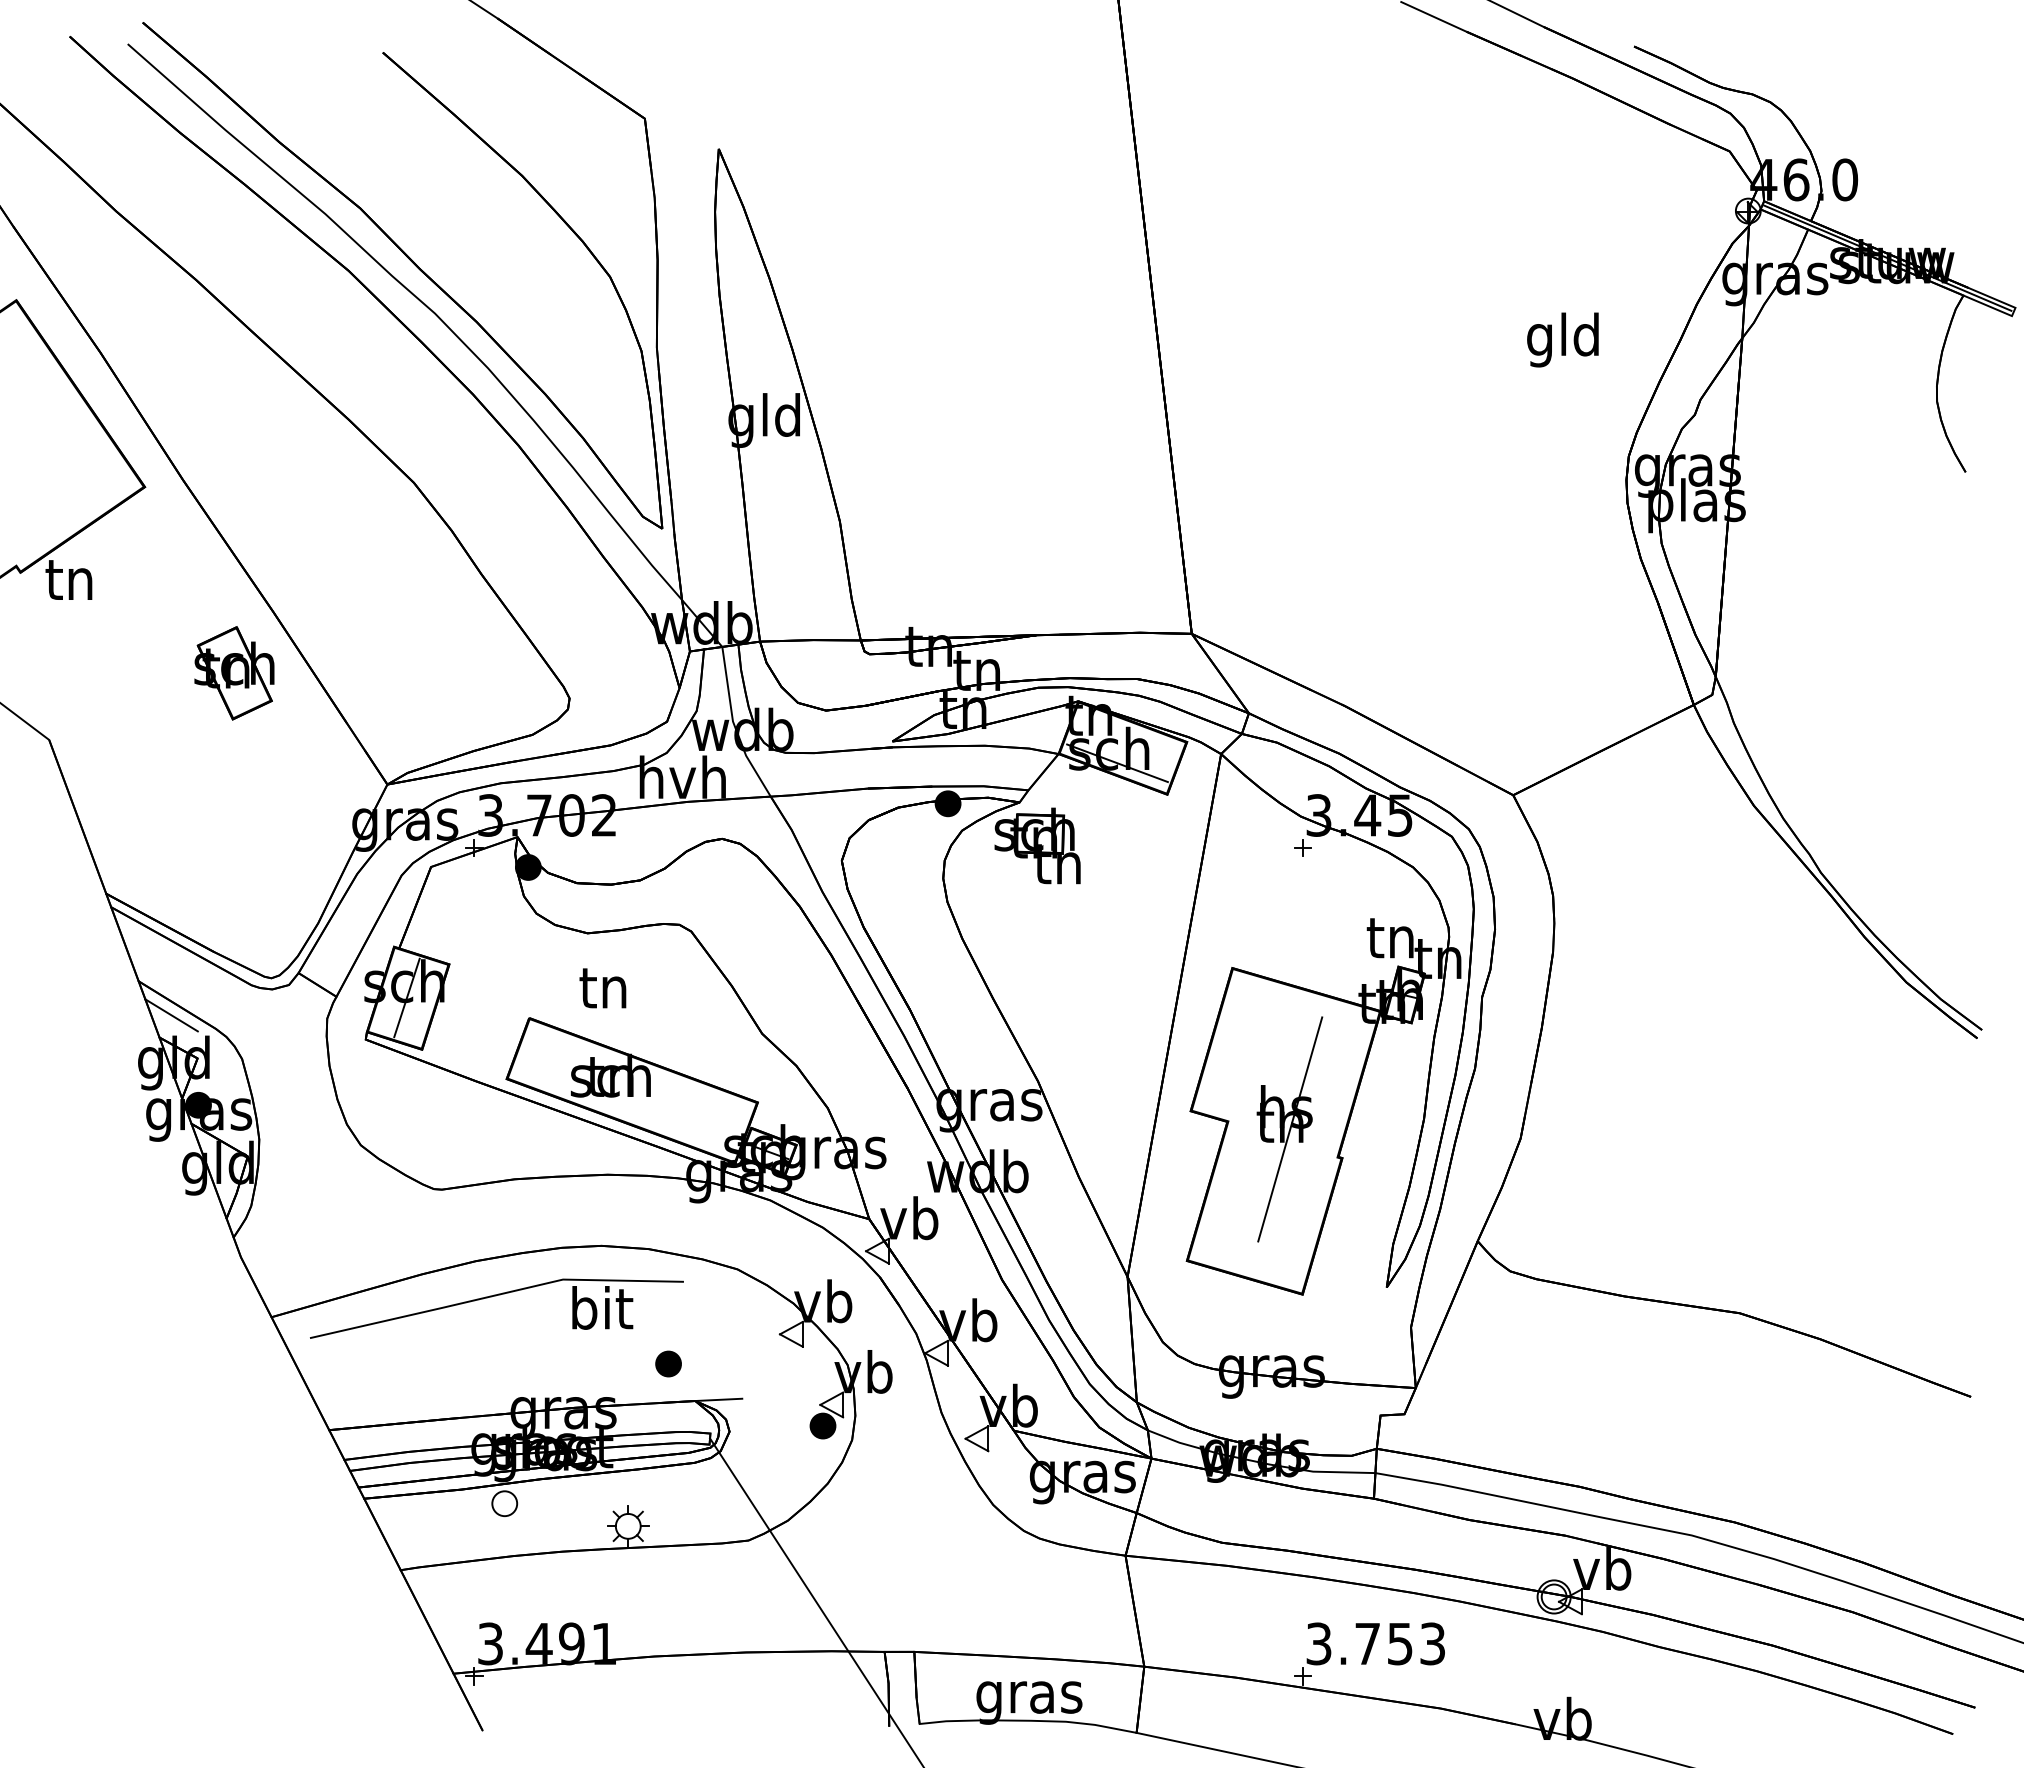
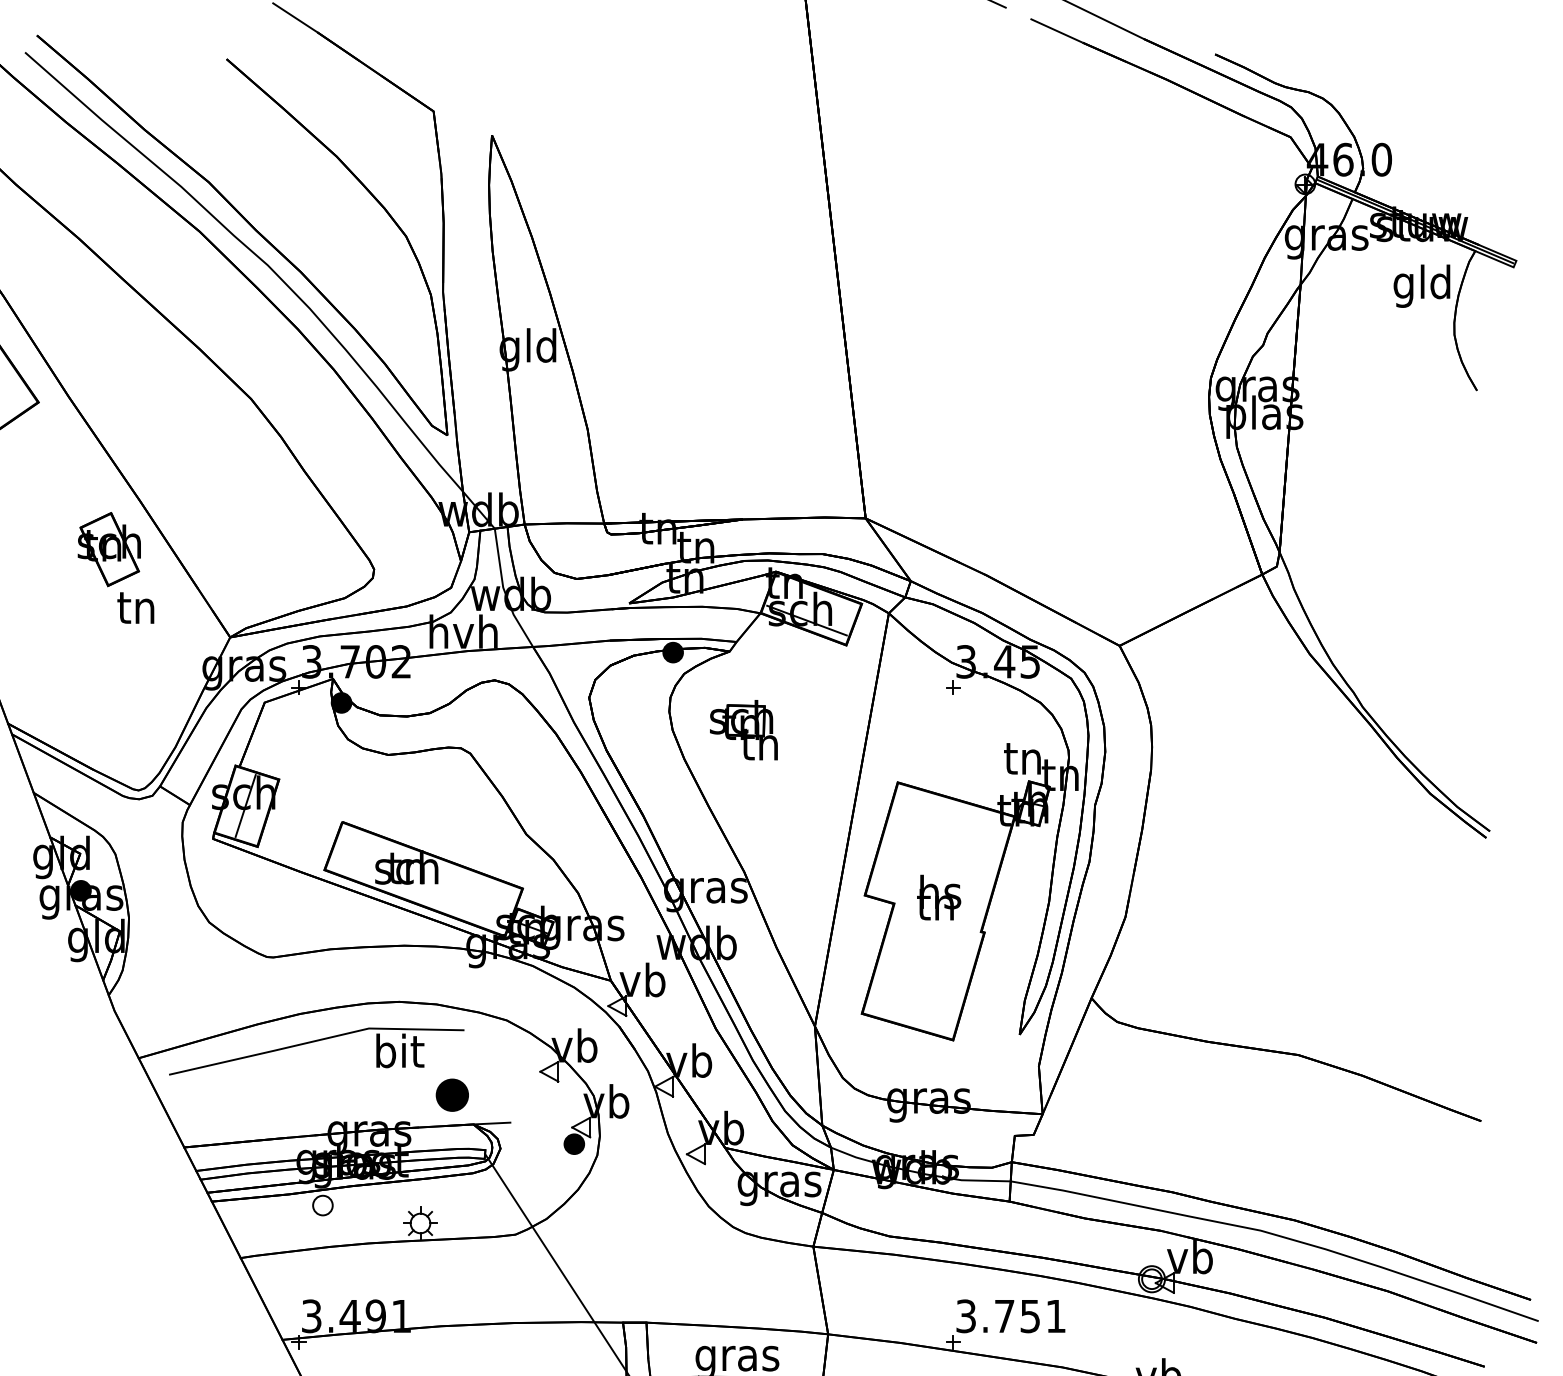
text: (1562, 339) -> (1421, 285), moved
part: (1037, 845) -> (743, 729), moved
text: (602, 988) -> (135, 608), moved
line: (171, 1015) -> (59, 819), removed
line: (1290, 1129) -> (943, 909), removed
part: (668, 1363) -> (452, 1094), size x1.6
text: (1432, 1643) -> (1055, 1316), 3.753 -> 3.751

